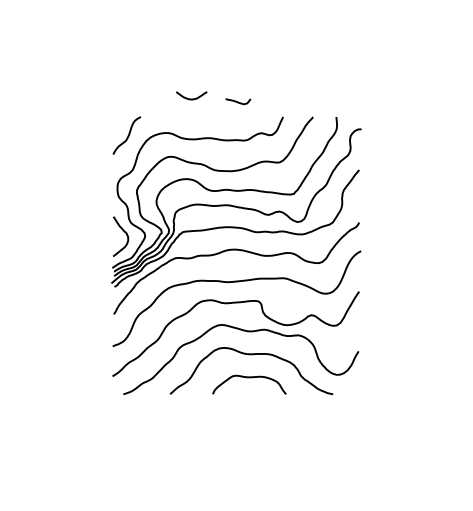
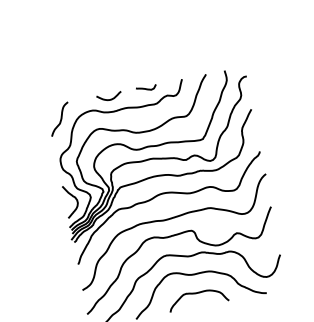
curve: (191, 98) -> (109, 99), moved
curve: (238, 101) -> (146, 88), moved

